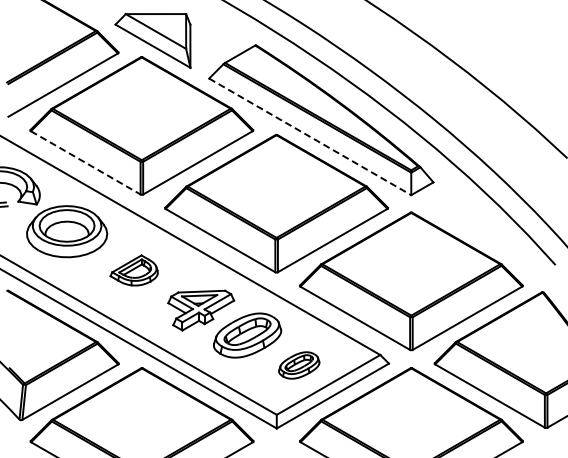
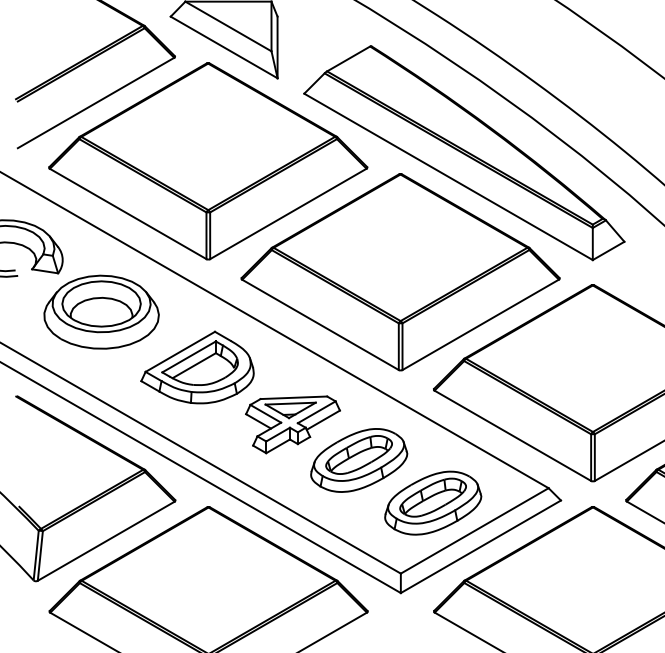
line: (310, 136) -> (448, 176), dashed -> solid
line: (86, 163) -> (129, 214), dashed -> solid
part: (133, 270) -> (196, 367), size x1.67
part: (298, 365) -> (431, 503), size x1.67

